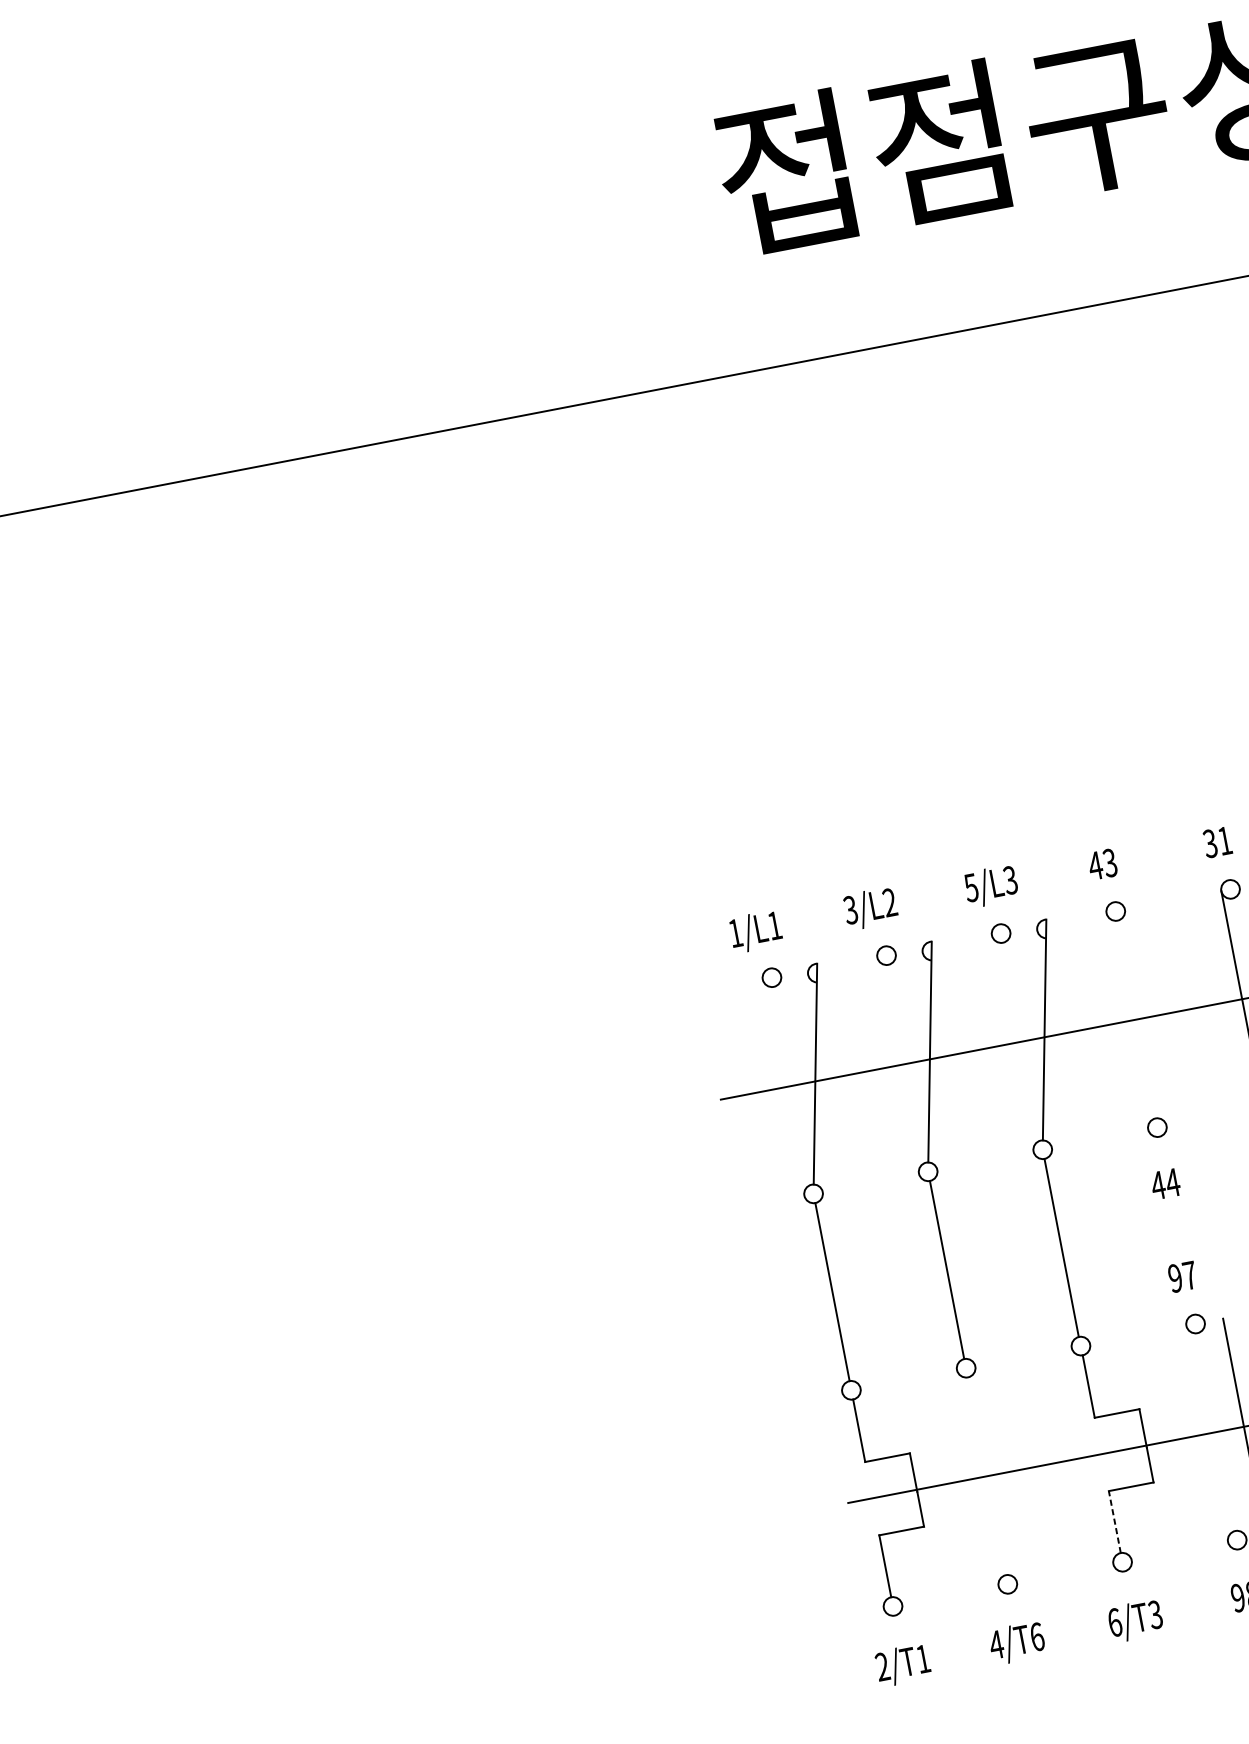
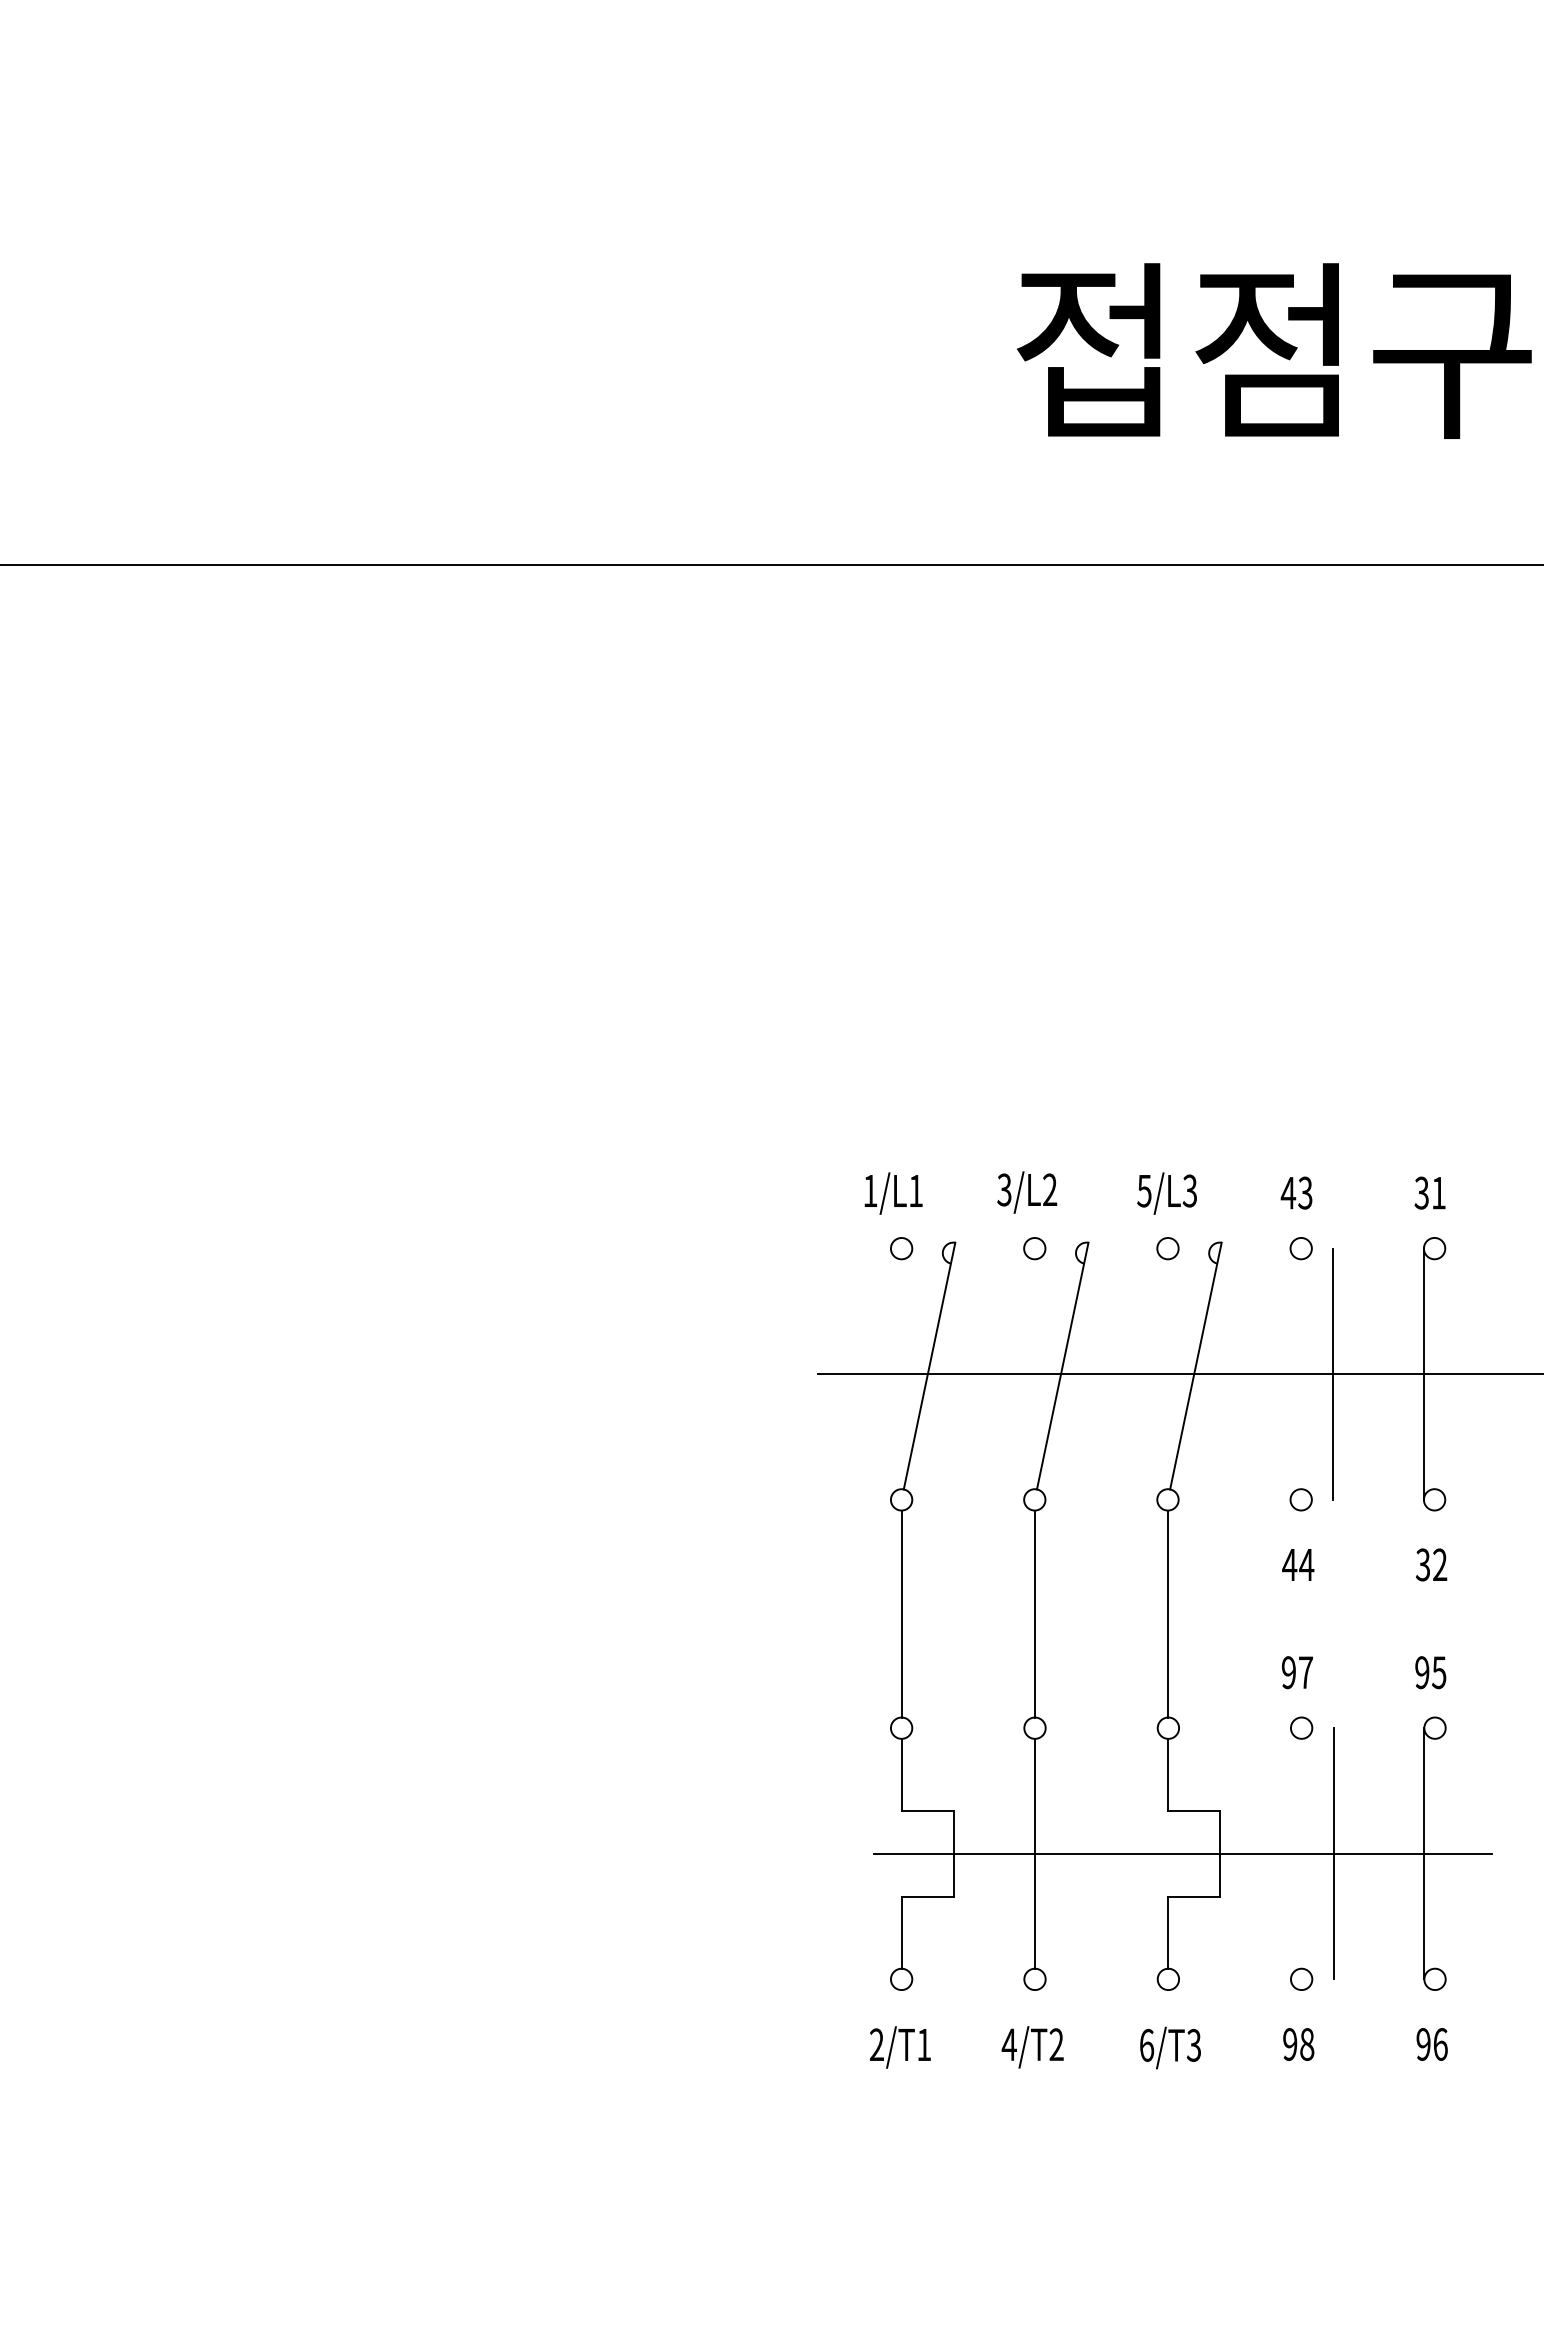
line: (1164, 1013) -> (1333, 1373), added
line: (987, 1475) -> (1035, 1853), added
line: (1114, 1521) -> (1168, 1932), dashed -> solid
text: (1037, 1636) -> (1056, 2044), 4/T6 -> 4/T2

